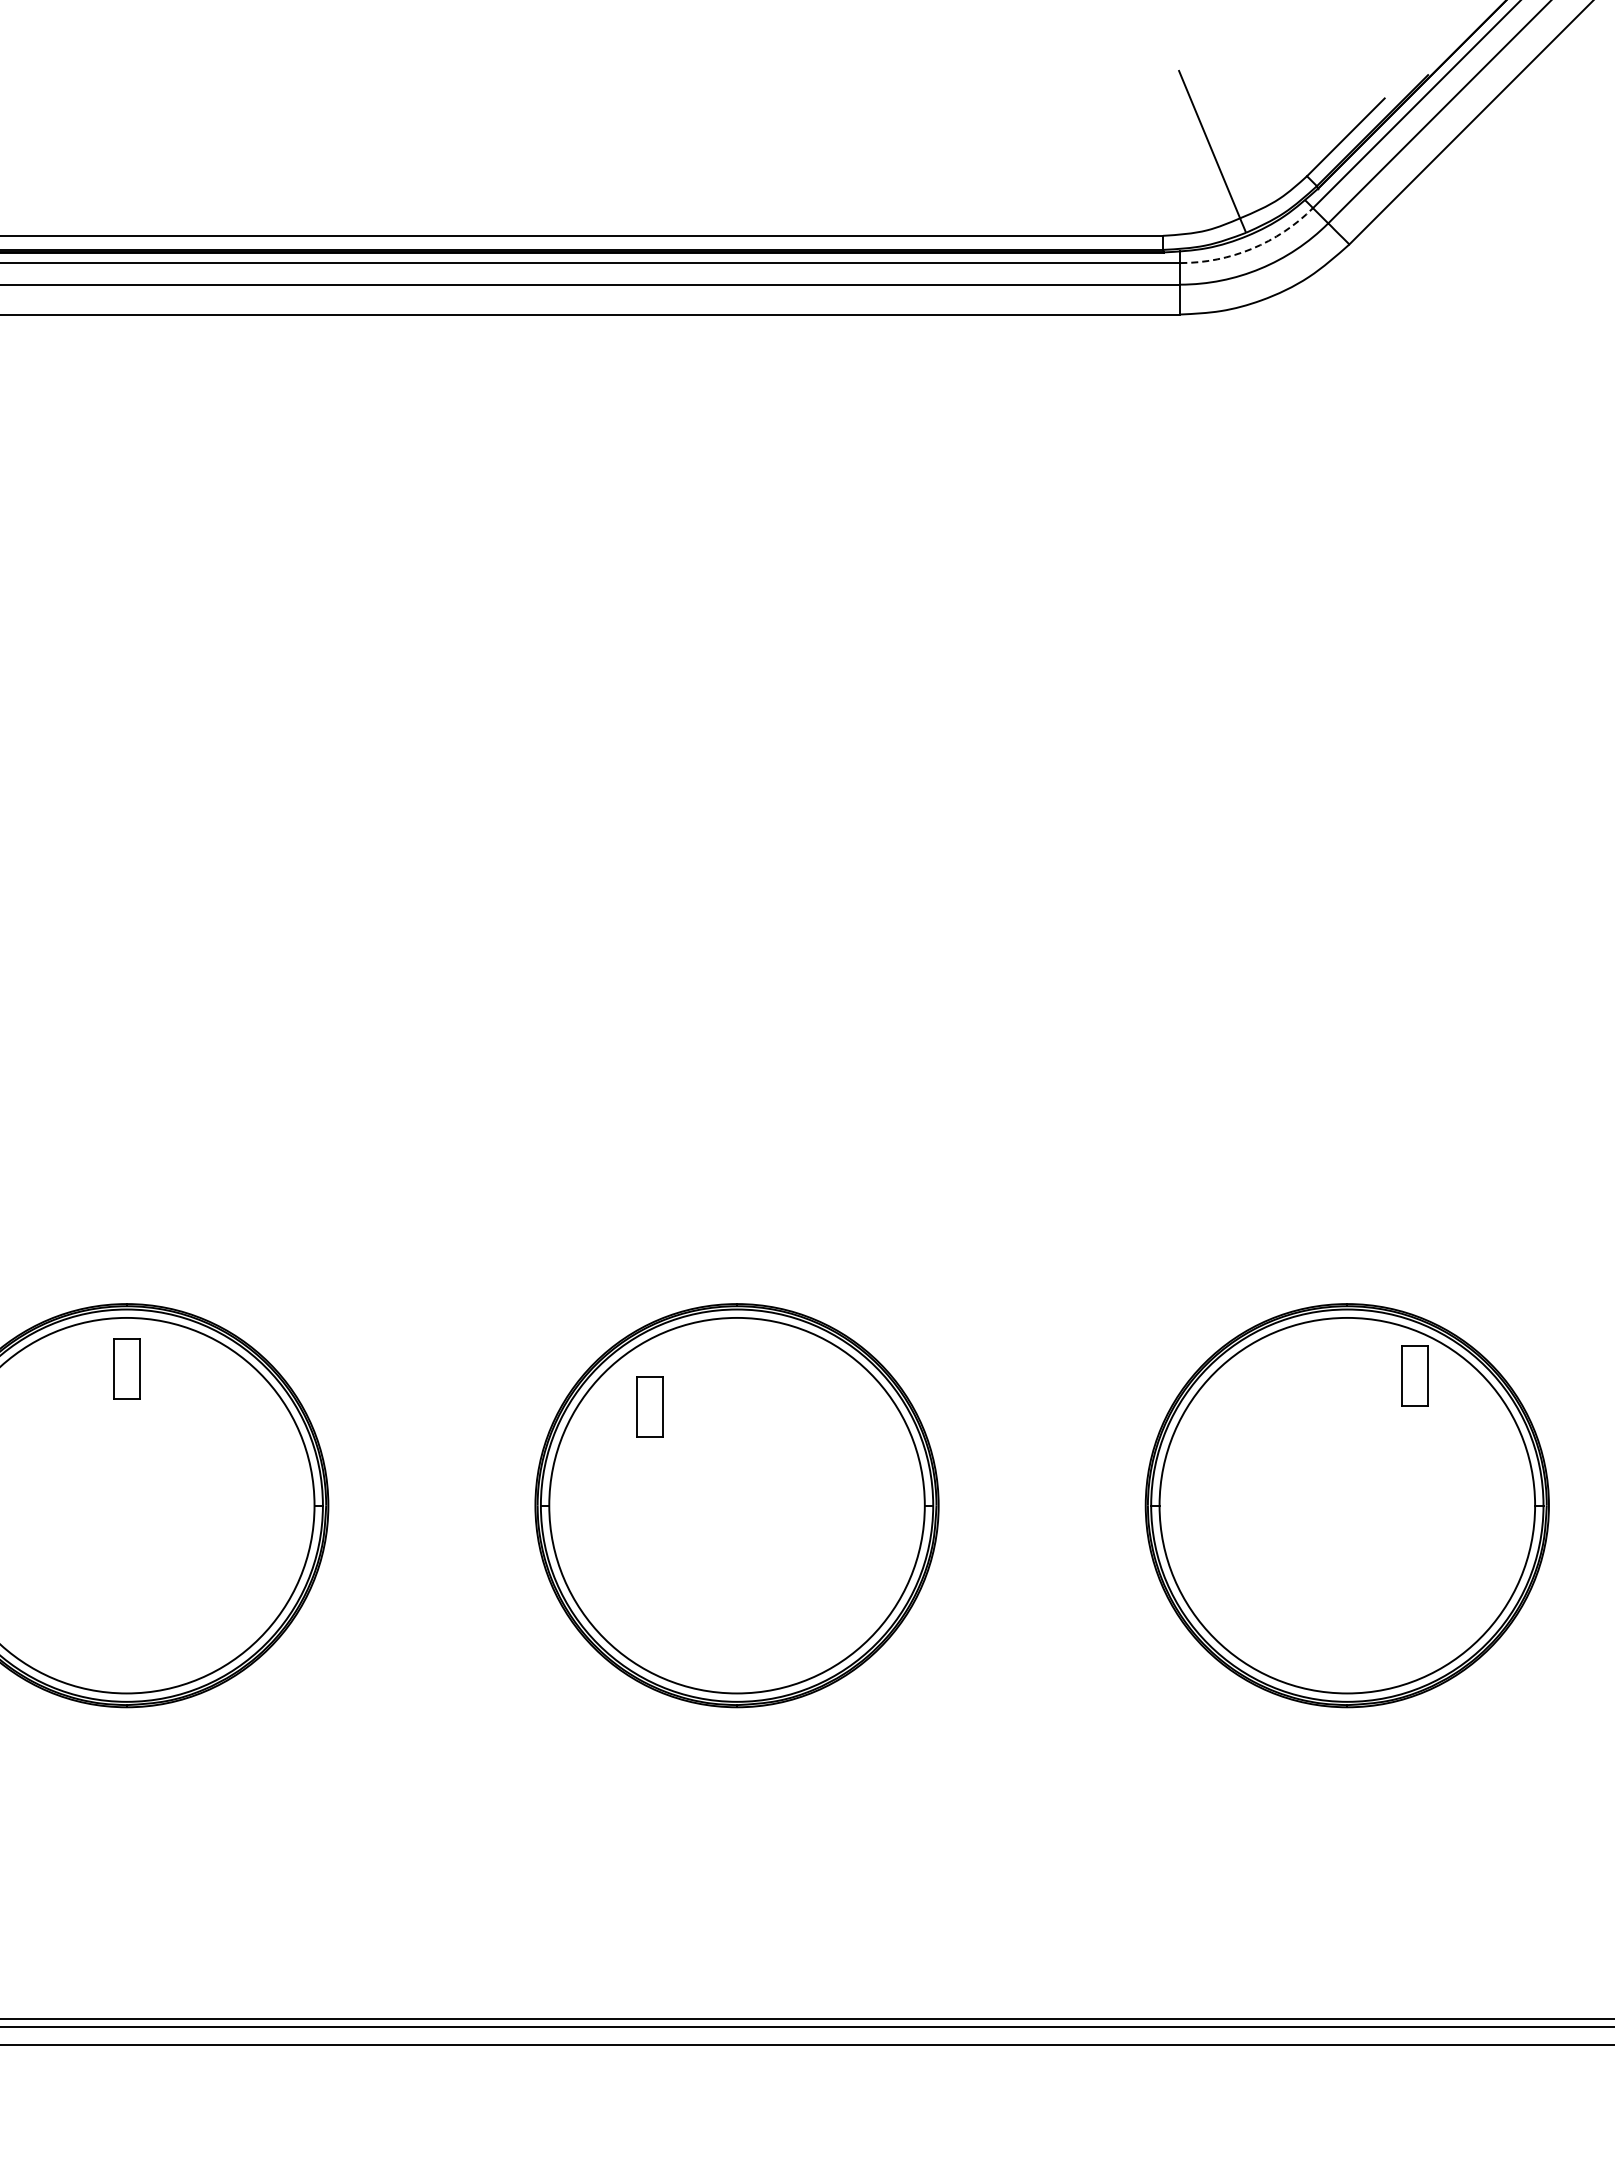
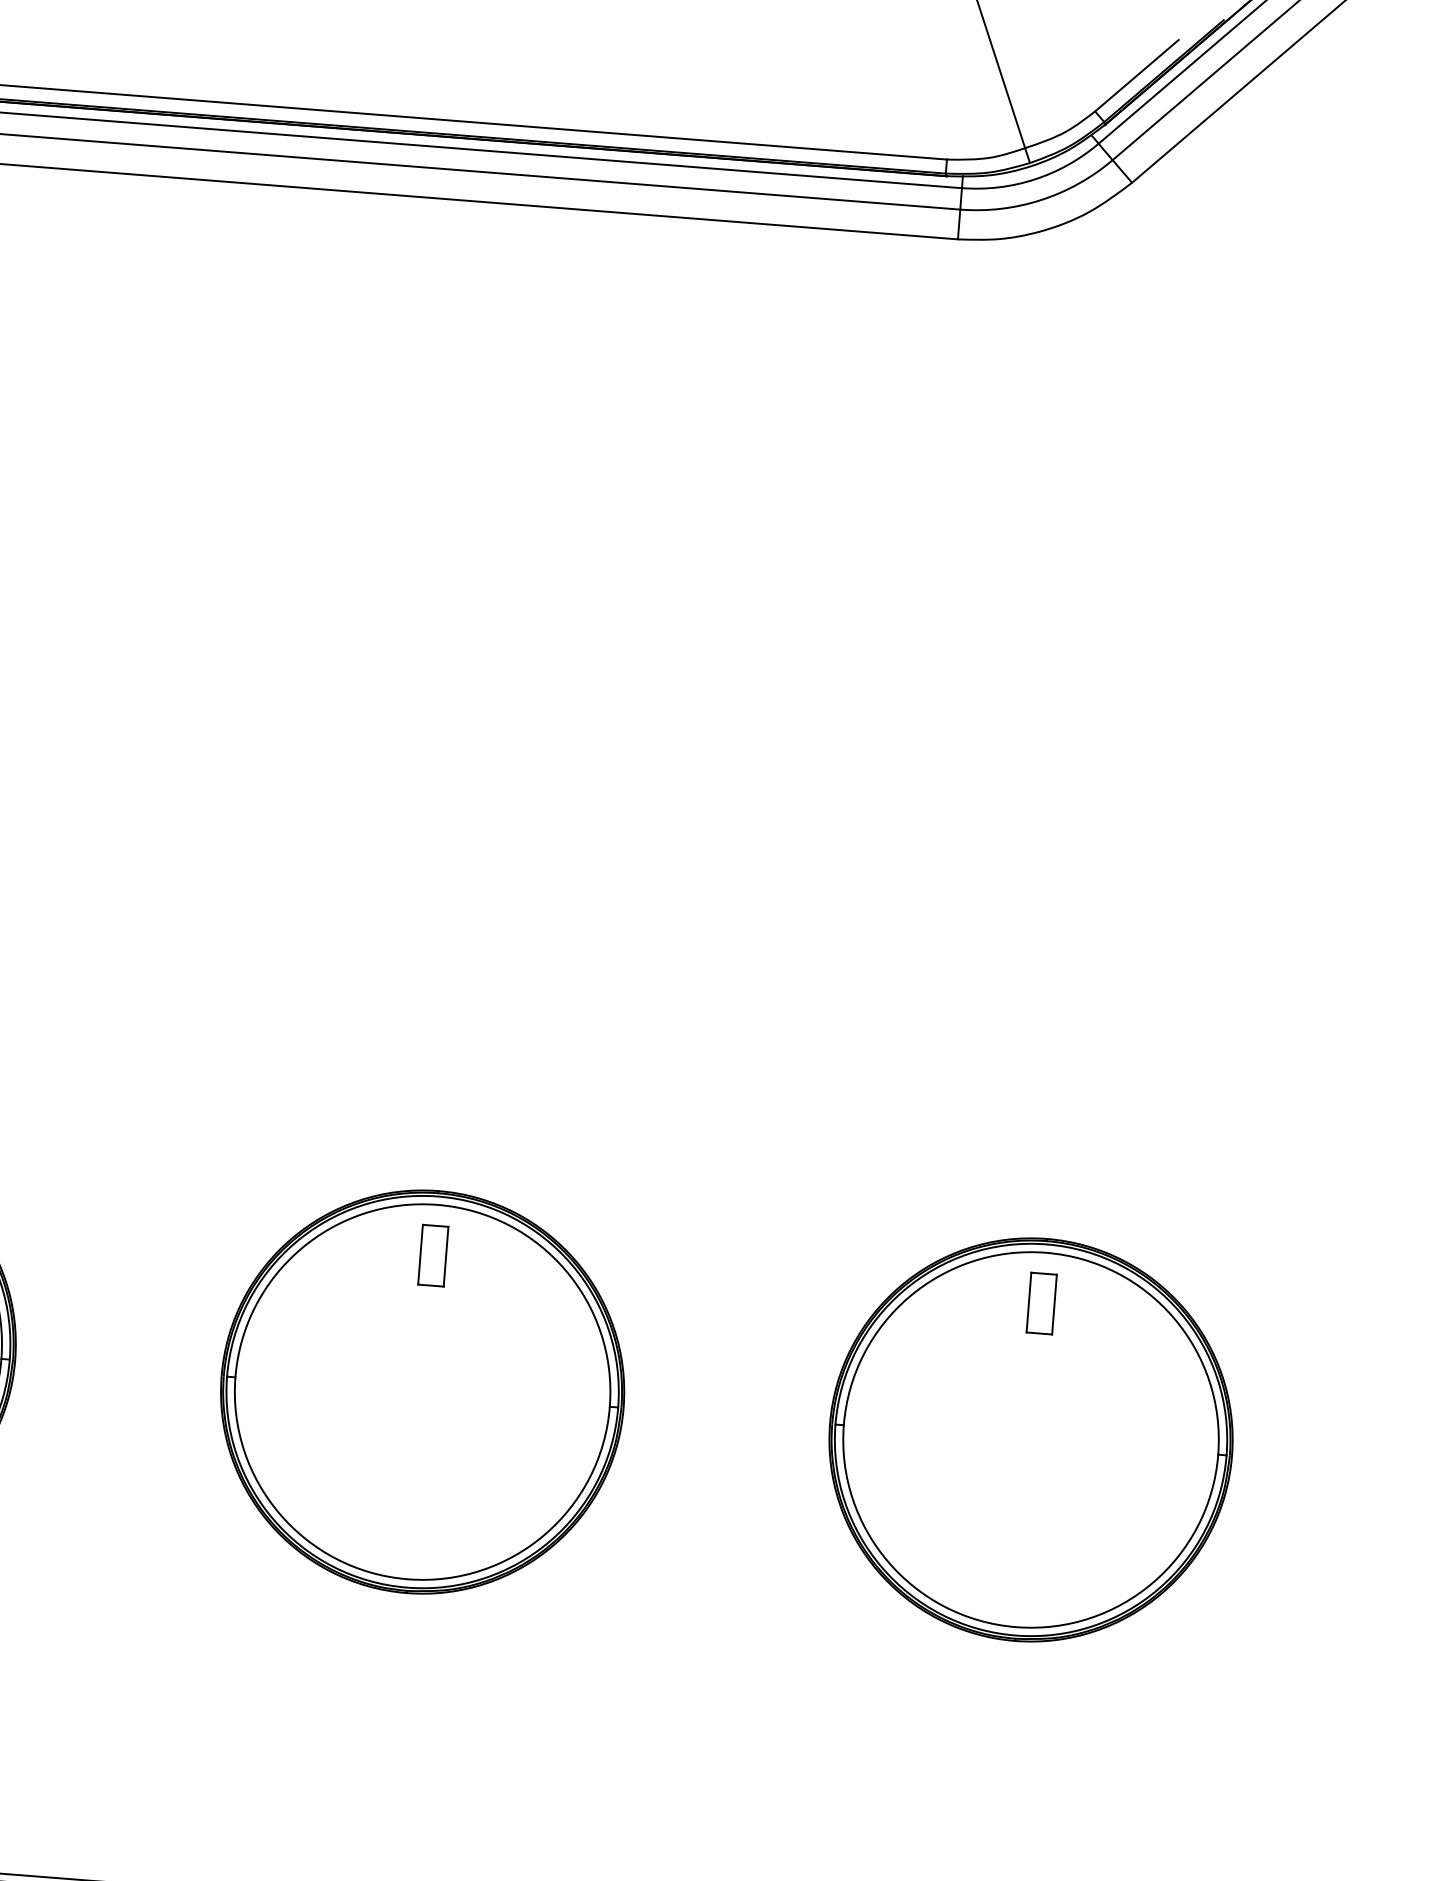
arc: (1252, 248) -> (1035, 179), dashed -> solid
part: (1414, 1375) -> (1040, 1303), moved
part: (649, 1406) -> (432, 1255), moved

